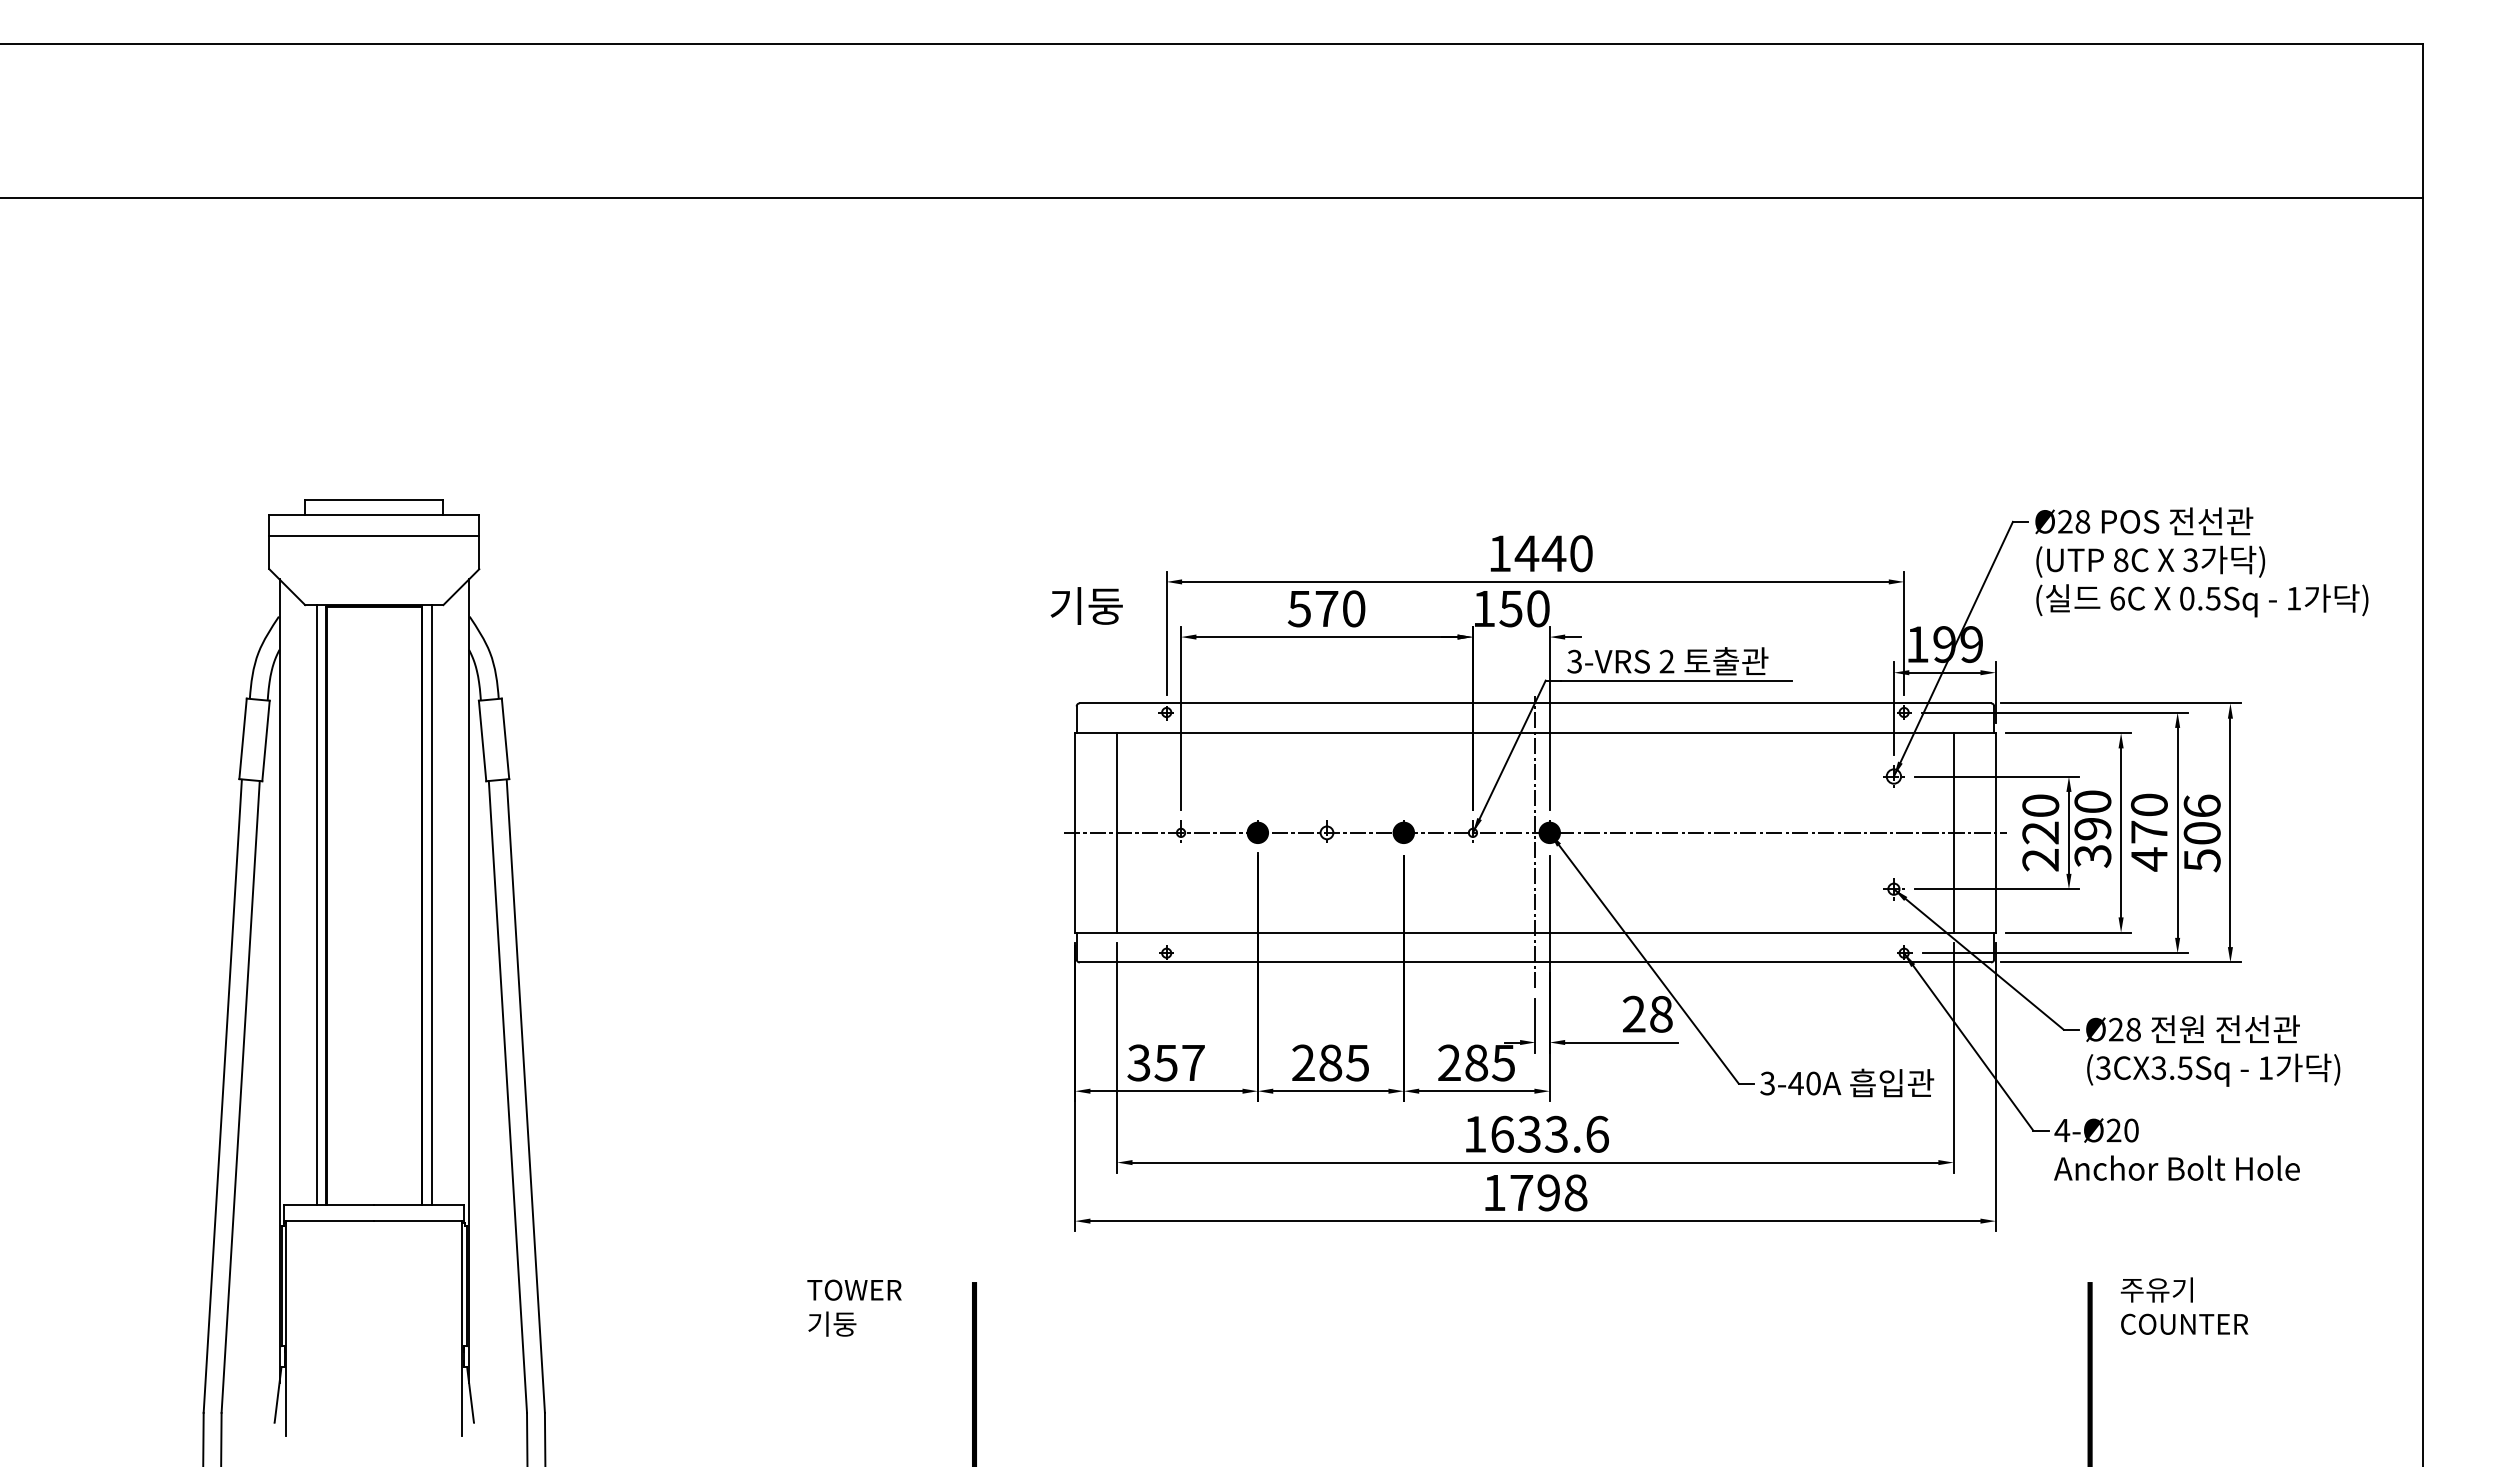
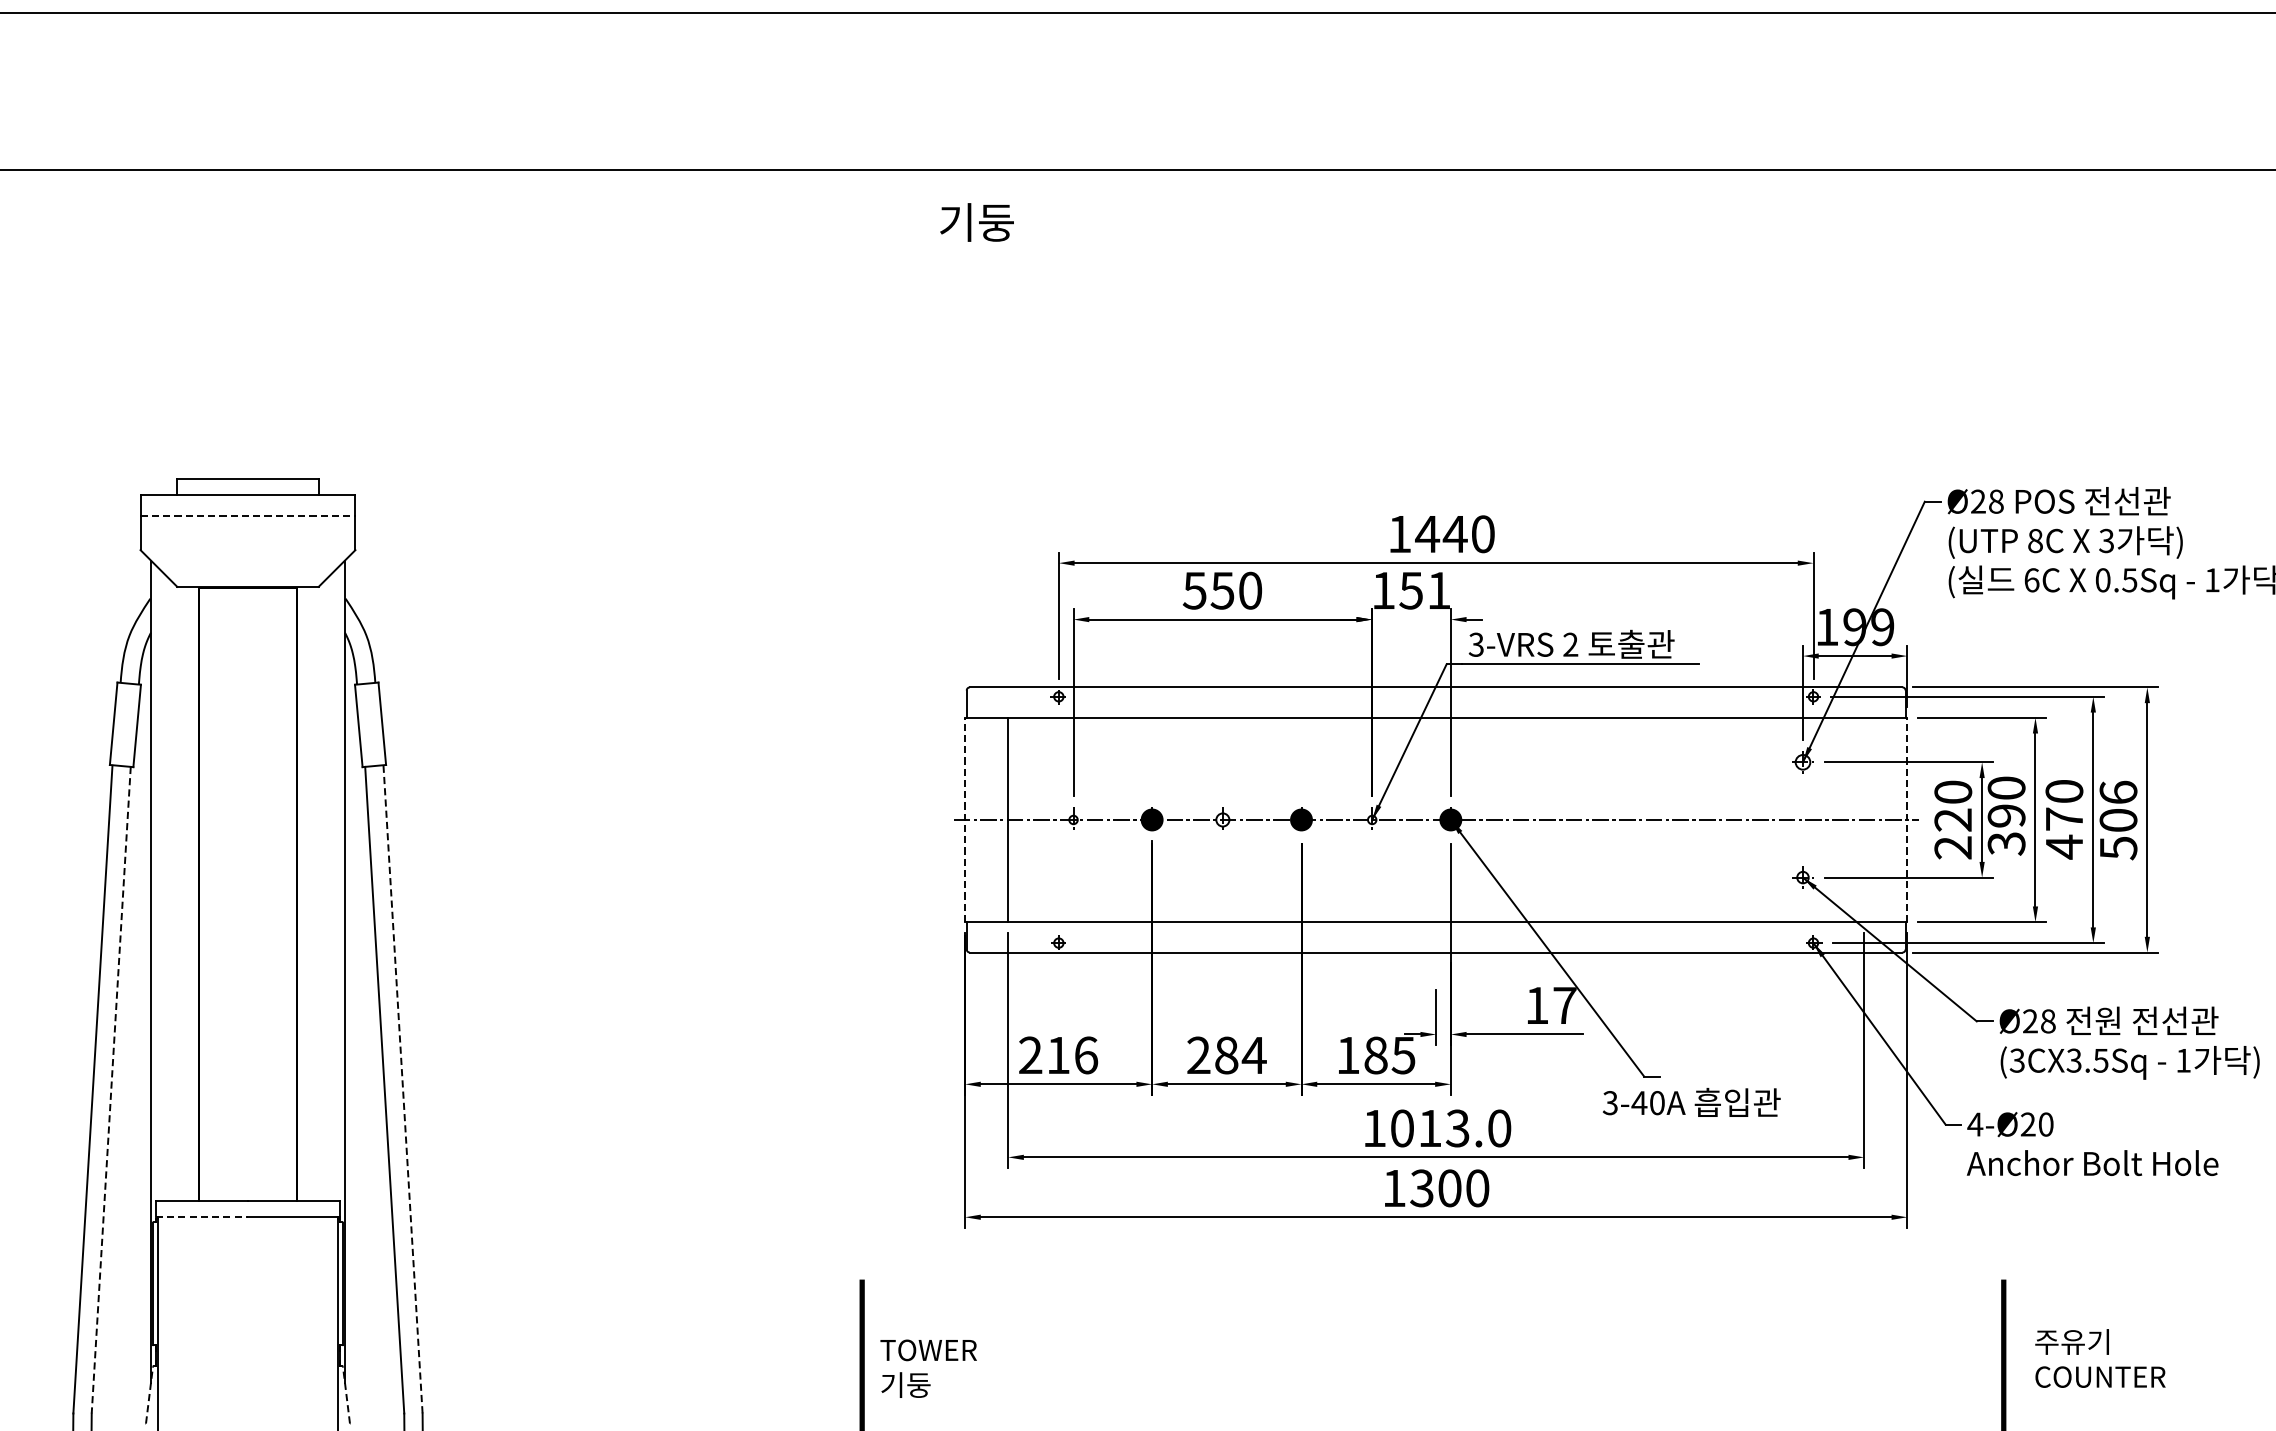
line: (374, 535) -> (248, 515), solid -> dashed
text: (1086, 605) -> (976, 221), moved
text: (1538, 608) -> (1439, 590), 150 -> 151
text: (1326, 609) -> (1222, 591), 570 -> 550
line: (1075, 832) -> (965, 819), solid -> dashed
line: (1953, 832) -> (1863, 819), removed
line: (1995, 832) -> (1906, 819), solid -> dashed
line: (1535, 841) -> (1436, 828), removed
line: (316, 905) -> (188, 894), removed
line: (431, 905) -> (306, 894), removed
text: (1647, 1013) -> (1550, 1004), 28 -> 17
text: (1165, 1062) -> (1057, 1054), 357 -> 216
text: (1449, 1062) -> (1348, 1054), 285 -> 185
text: (1357, 1063) -> (1254, 1055), 285 -> 284
text: (1847, 1082) -> (1692, 1102), moved
line: (525, 1096) -> (402, 1089), solid -> dashed
line: (240, 1097) -> (111, 1090), solid -> dashed
text: (1549, 1133) -> (1450, 1127), 1633.6 -> 1013.0
text: (1548, 1192) -> (1449, 1187), 1798 -> 1300
line: (329, 1220) -> (202, 1216), solid -> dashed
text: (2184, 1305) -> (2100, 1357), moved
text: (854, 1307) -> (928, 1368), moved
line: (278, 1394) -> (149, 1394), solid -> dashed
line: (470, 1394) -> (346, 1394), solid -> dashed

